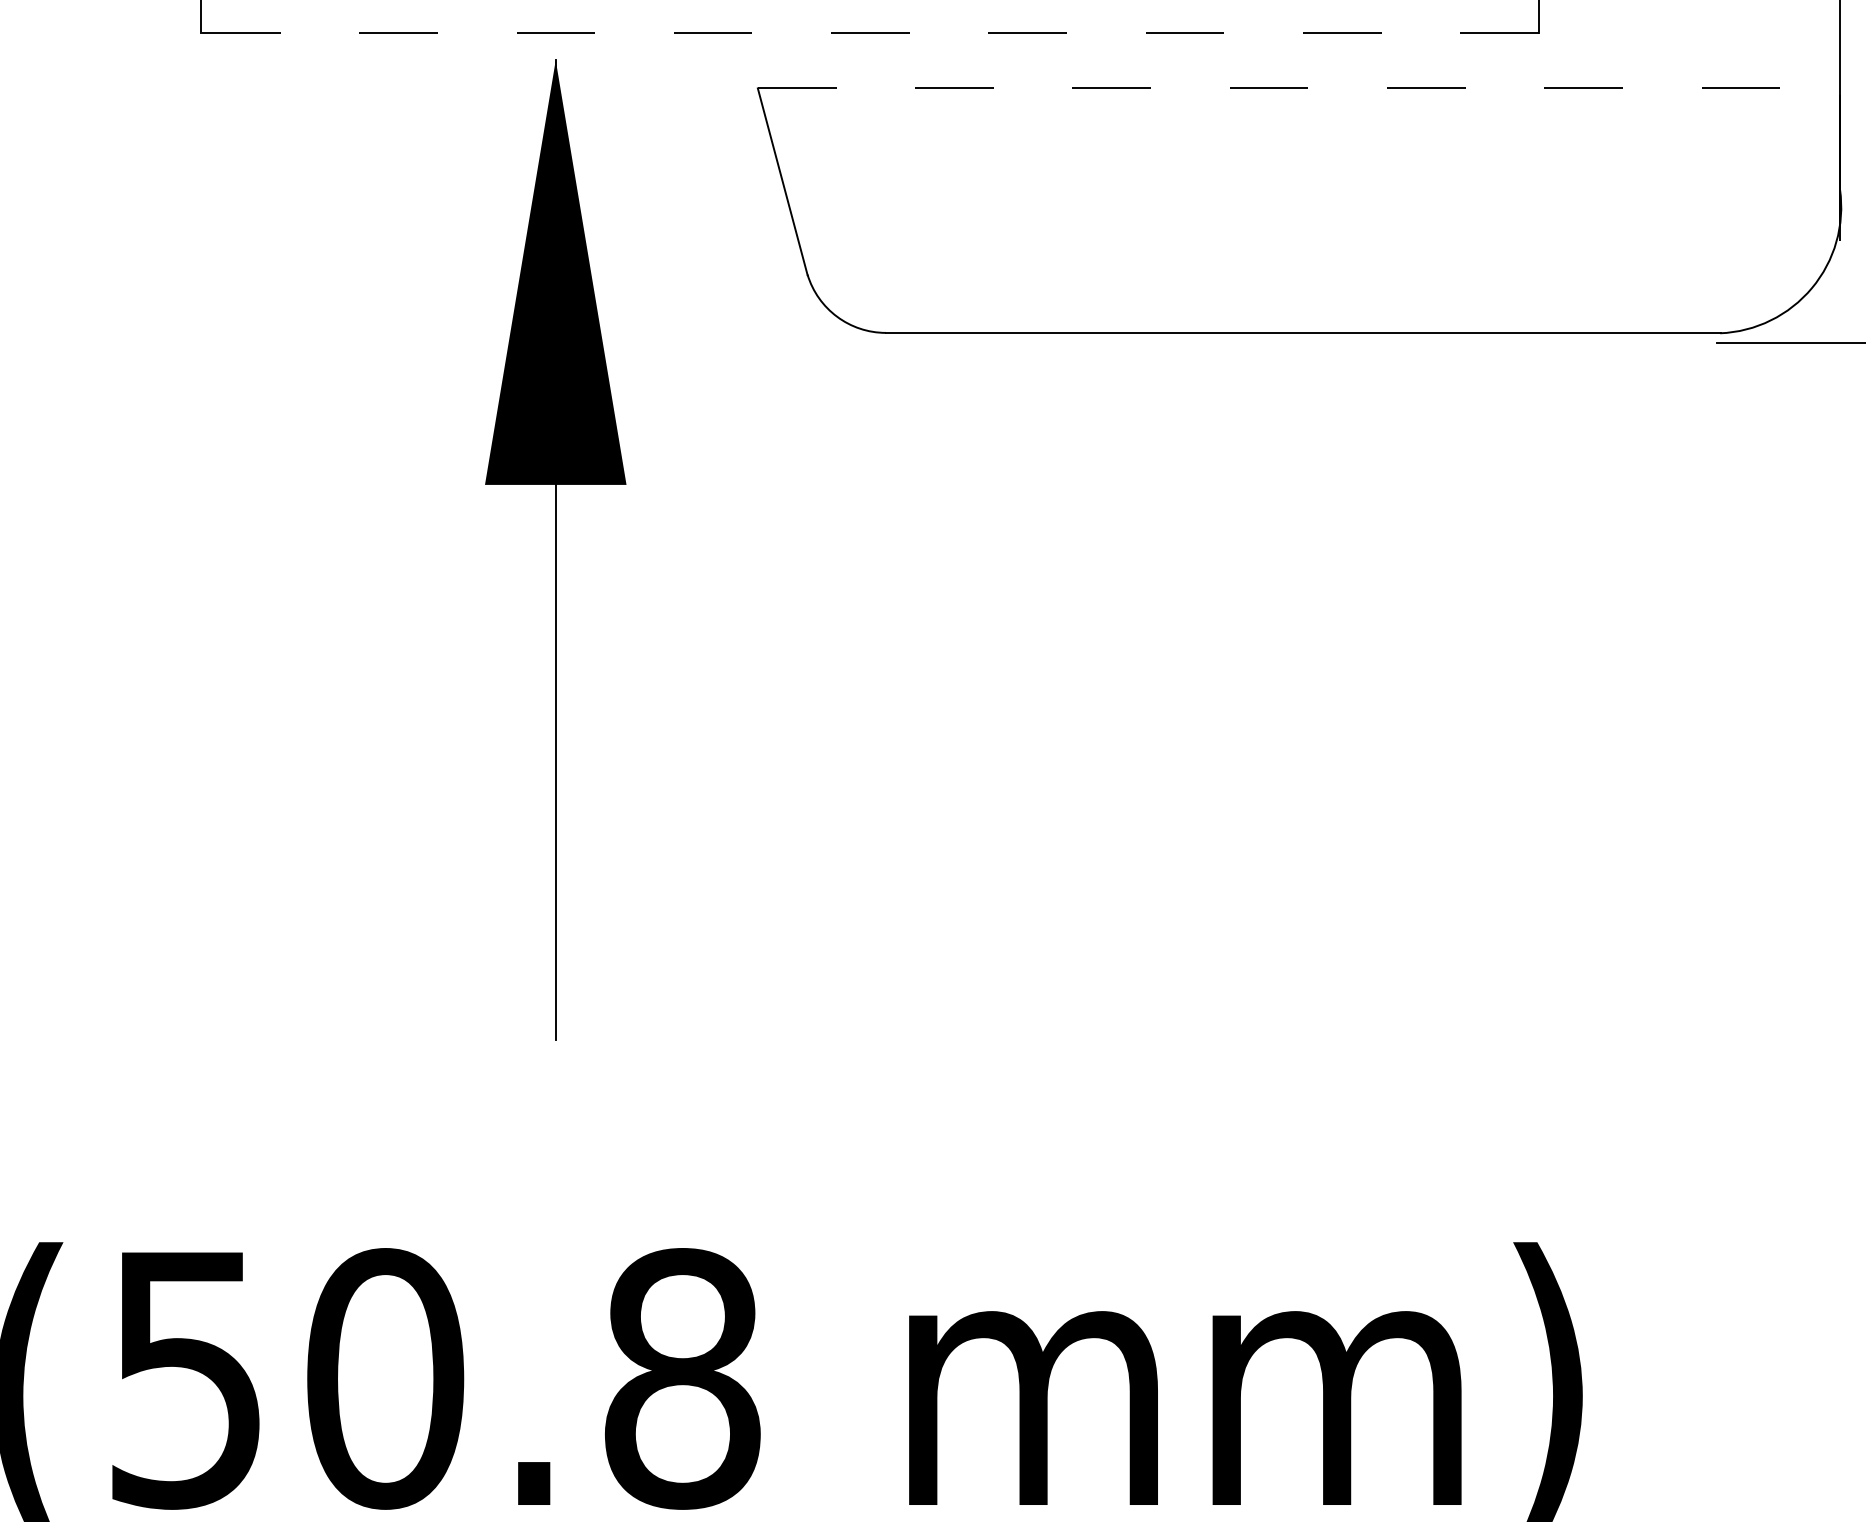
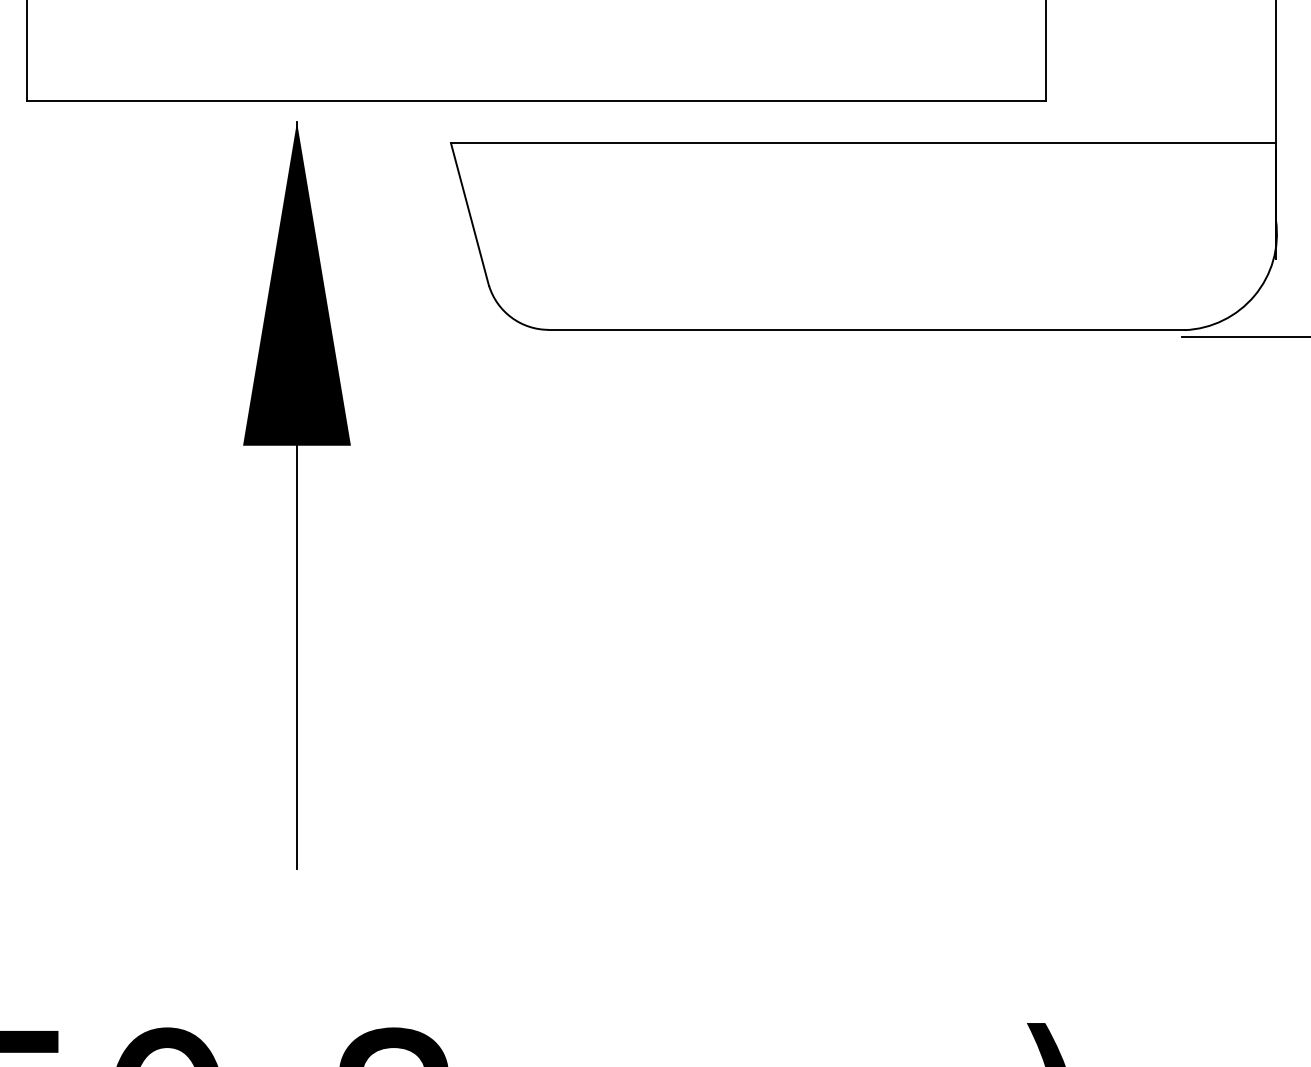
line: (870, 32) -> (536, 100), dashed -> solid
line: (1299, 88) -> (863, 143), dashed -> solid

